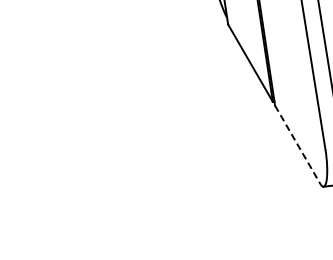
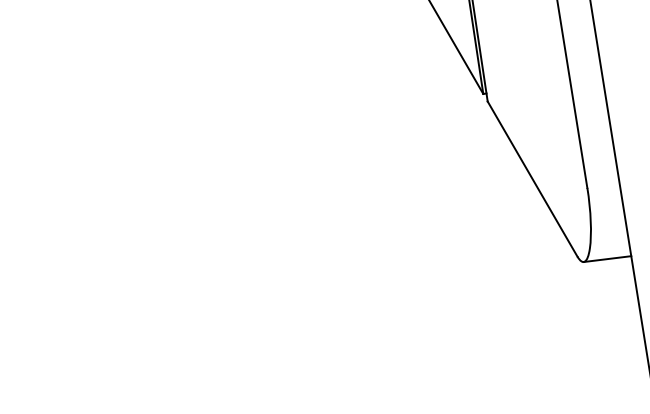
line: (297, 145) -> (532, 180), dashed -> solid

